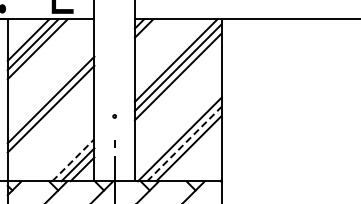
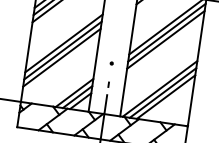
line: (50, 118) -> (61, 57), added
line: (184, 144) -> (163, 93), dashed -> solid
line: (73, 160) -> (74, 93), dashed -> solid

